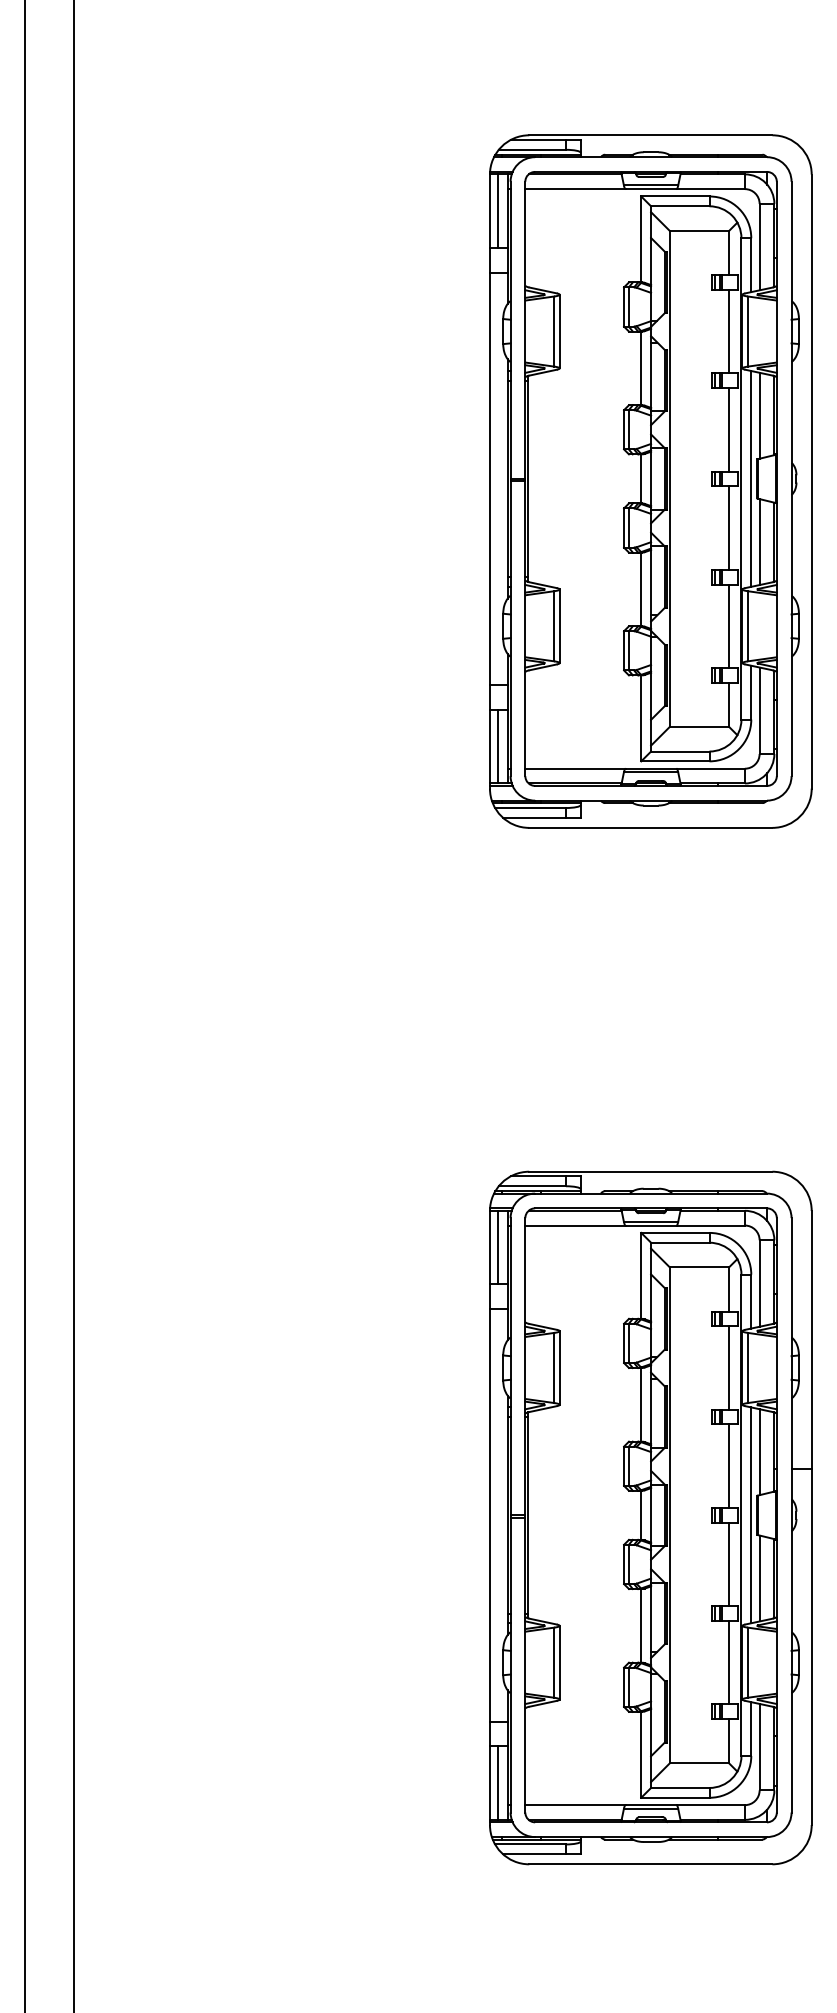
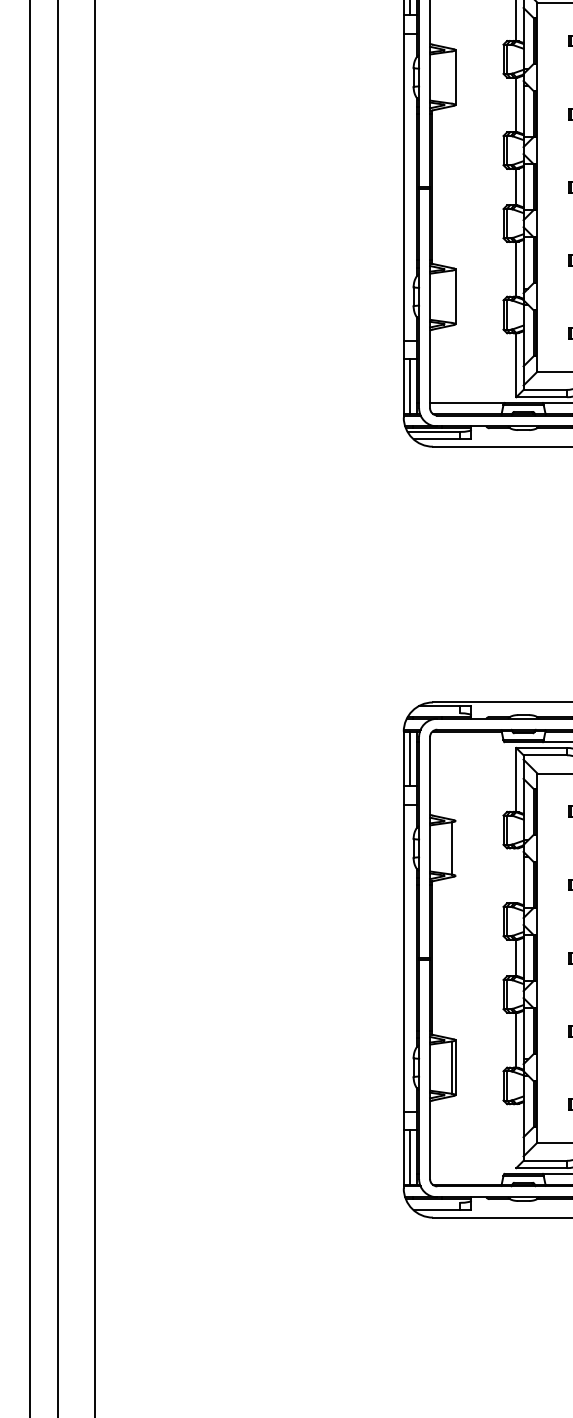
line: (554, 331) -> (451, 77), removed
line: (554, 626) -> (451, 296), removed
line: (531, 1186) -> (434, 713), removed
line: (575, 1225) -> (467, 742), removed
line: (559, 1367) -> (455, 848), removed
line: (641, 1404) -> (516, 875), removed
line: (641, 1754) -> (516, 1135), removed
line: (575, 1805) -> (467, 1173), removed
line: (530, 1844) -> (433, 1202), removed

